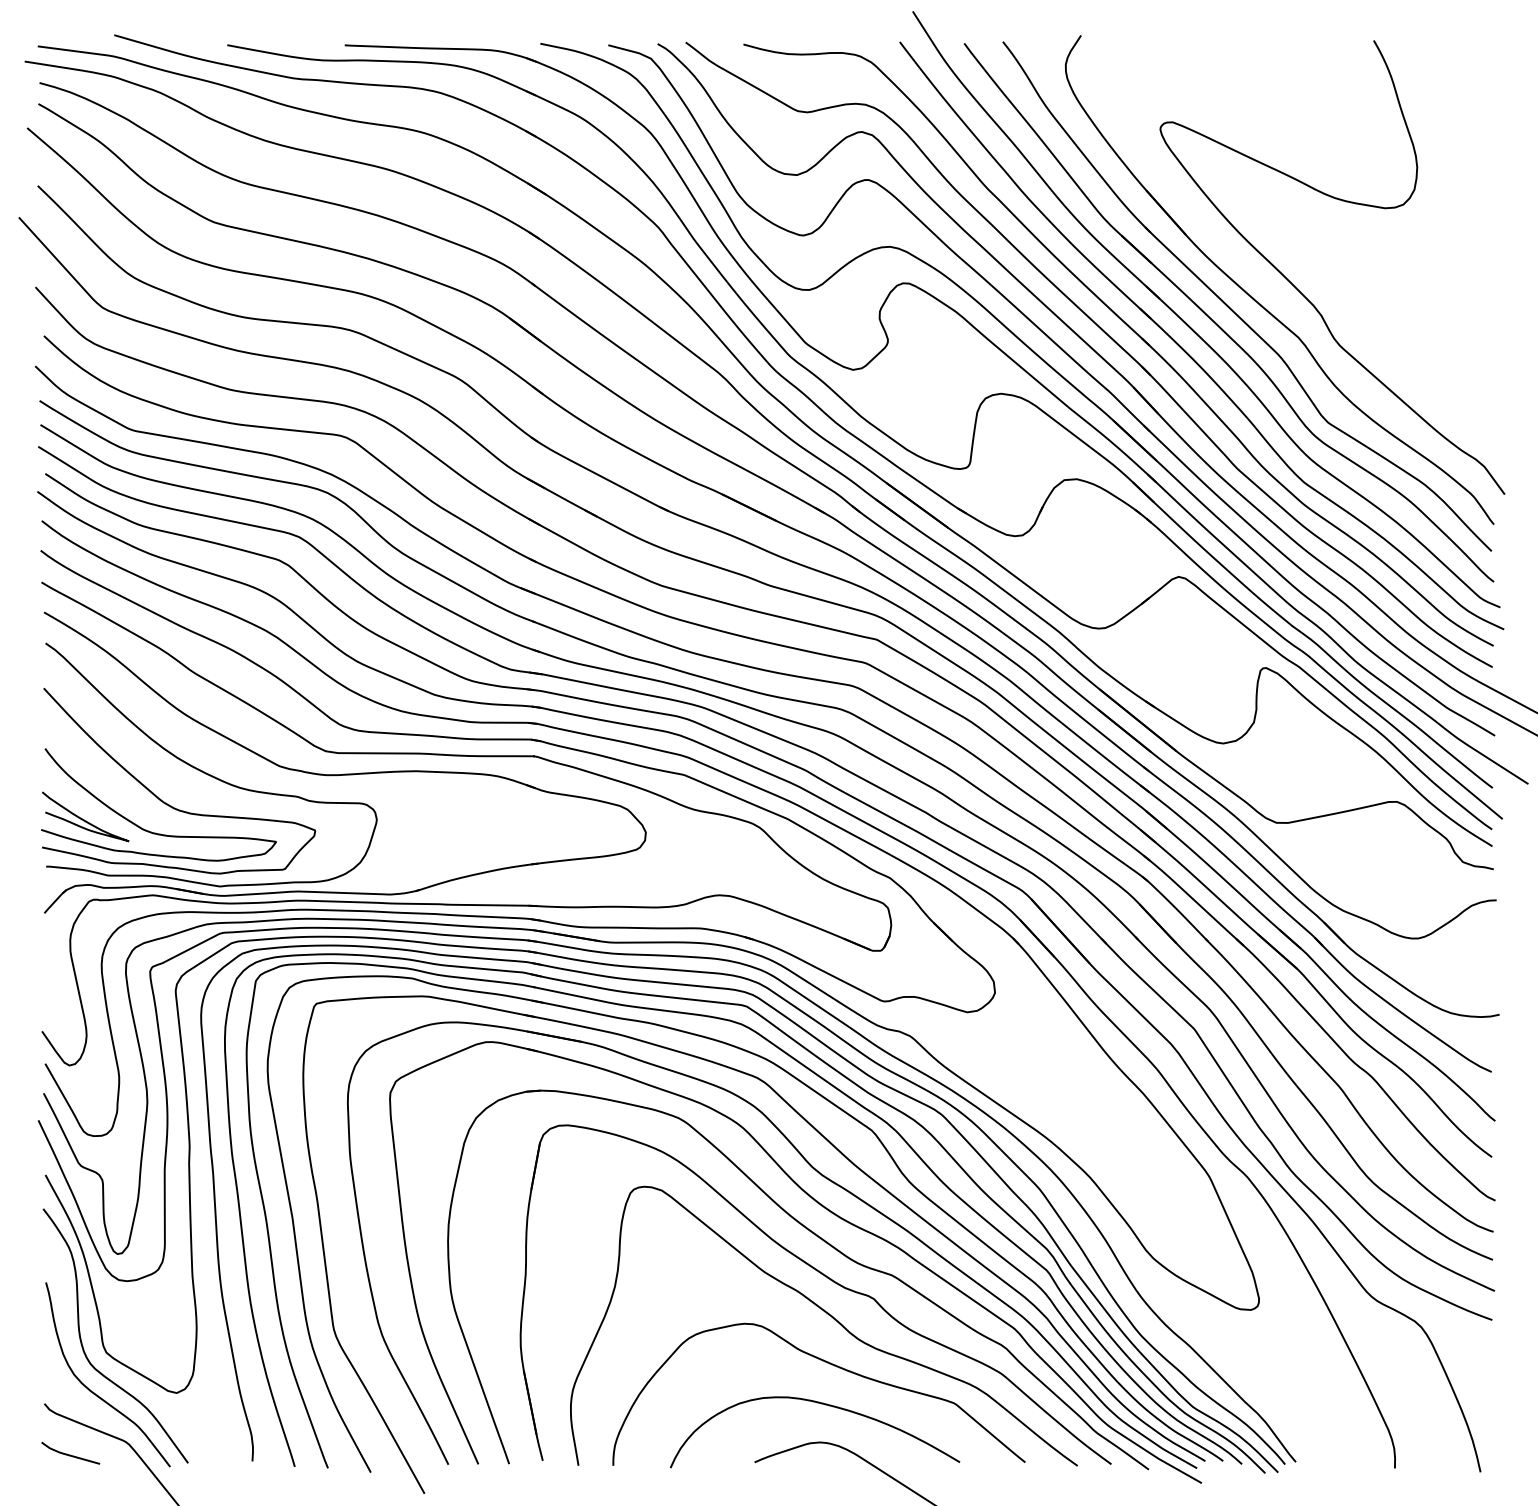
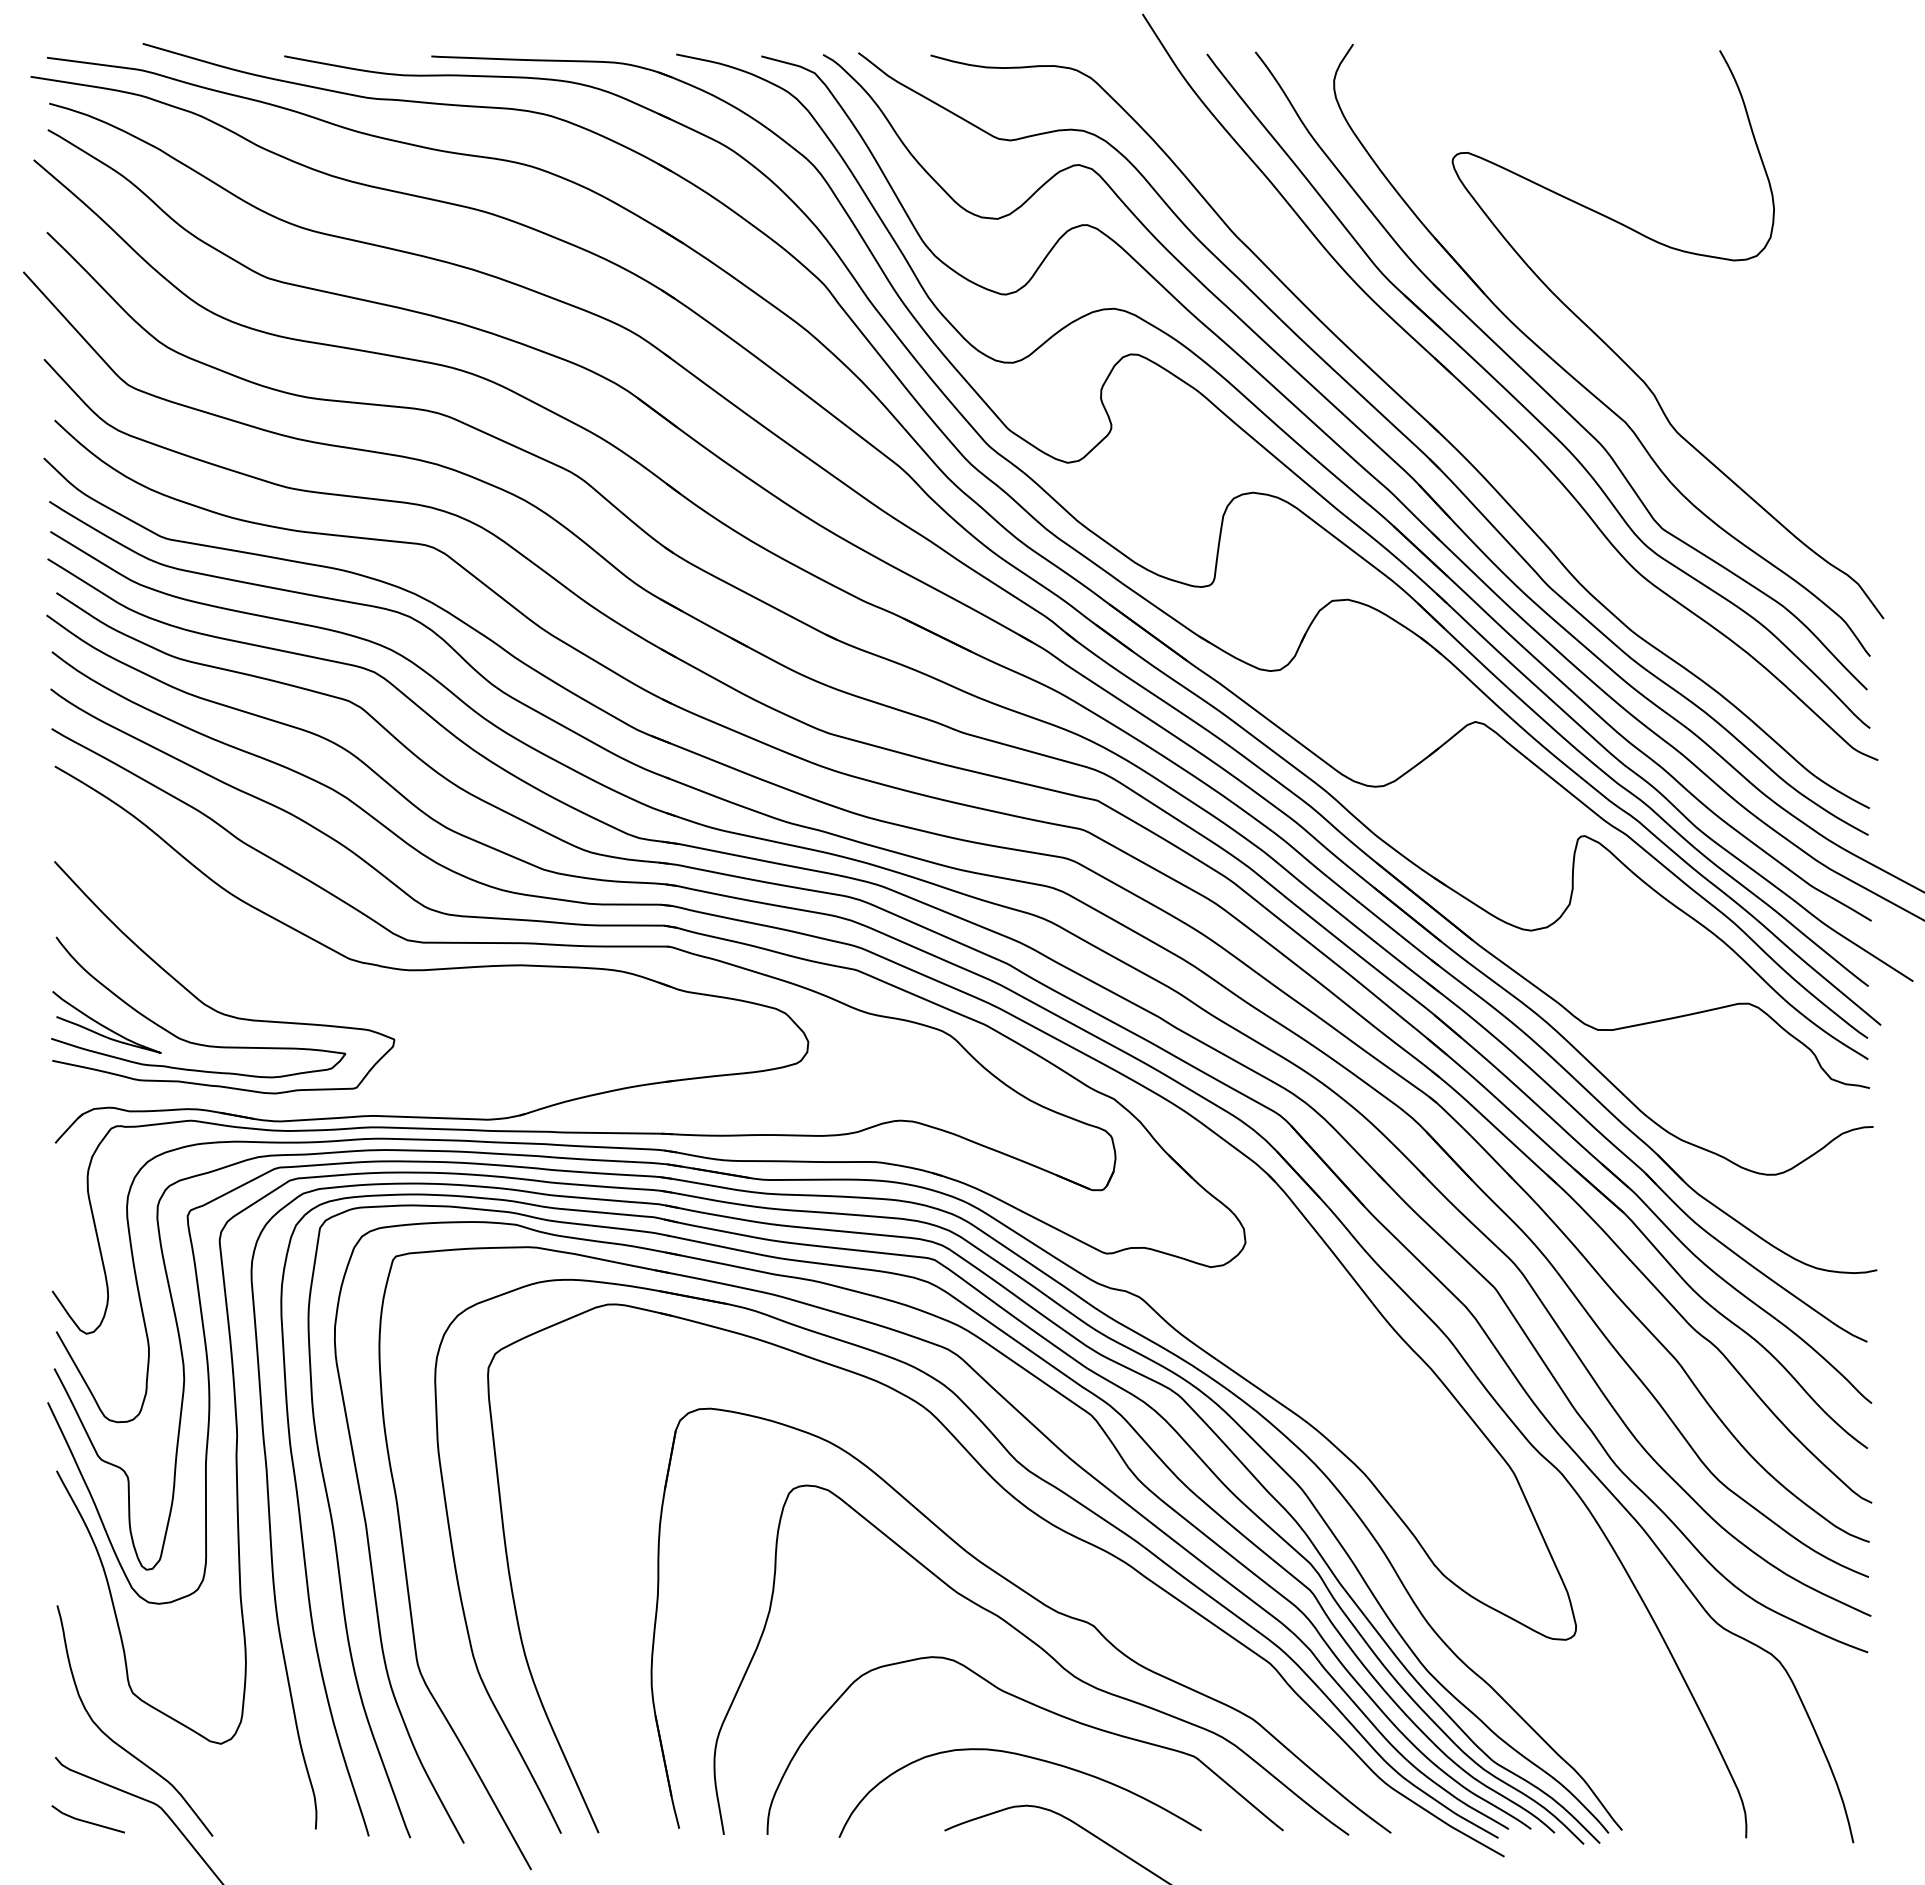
part: (1185, 351) -> (1484, 439), removed
curve: (209, 773) -> (261, 968), removed
part: (824, 1241) -> (1031, 1554), removed
curve: (82, 1344) -> (103, 1683), removed

